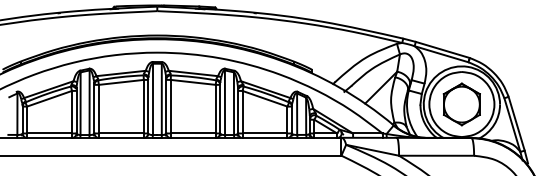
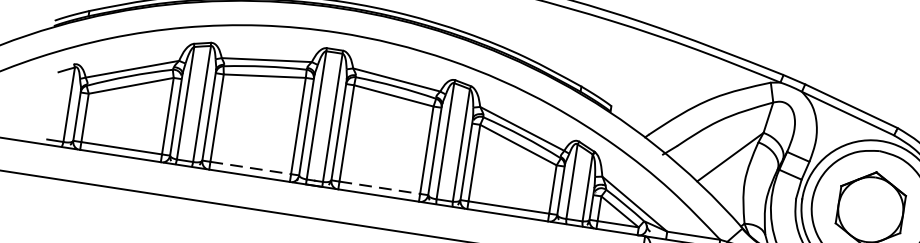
line: (121, 133) -> (250, 168), solid -> dashed
line: (193, 133) -> (380, 187), solid -> dashed

